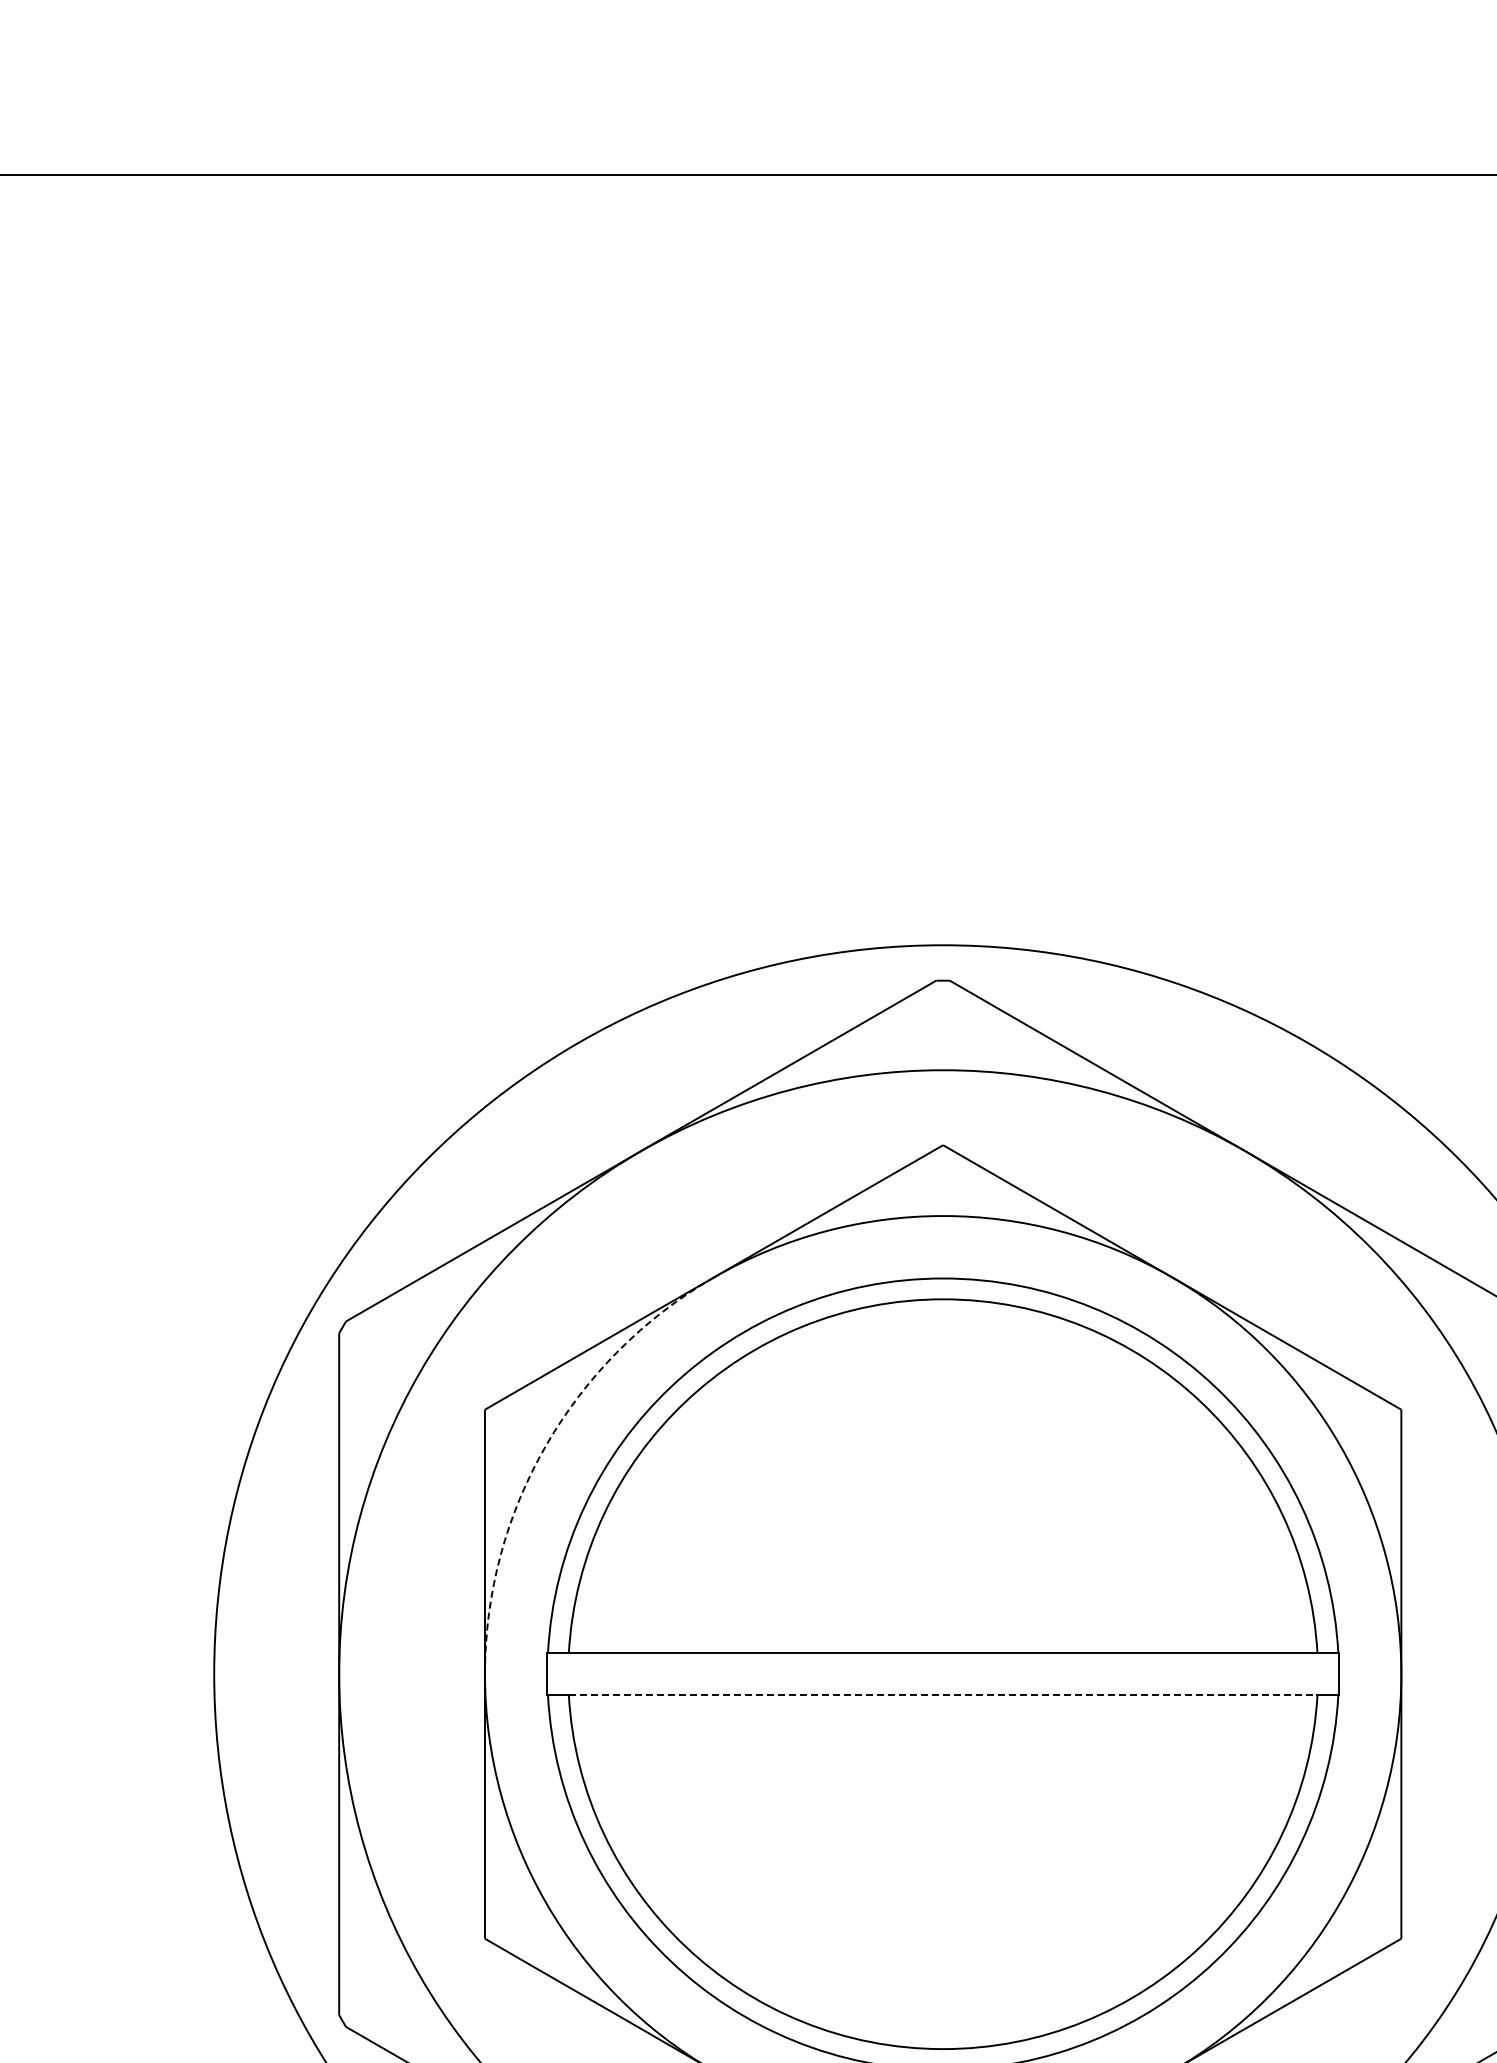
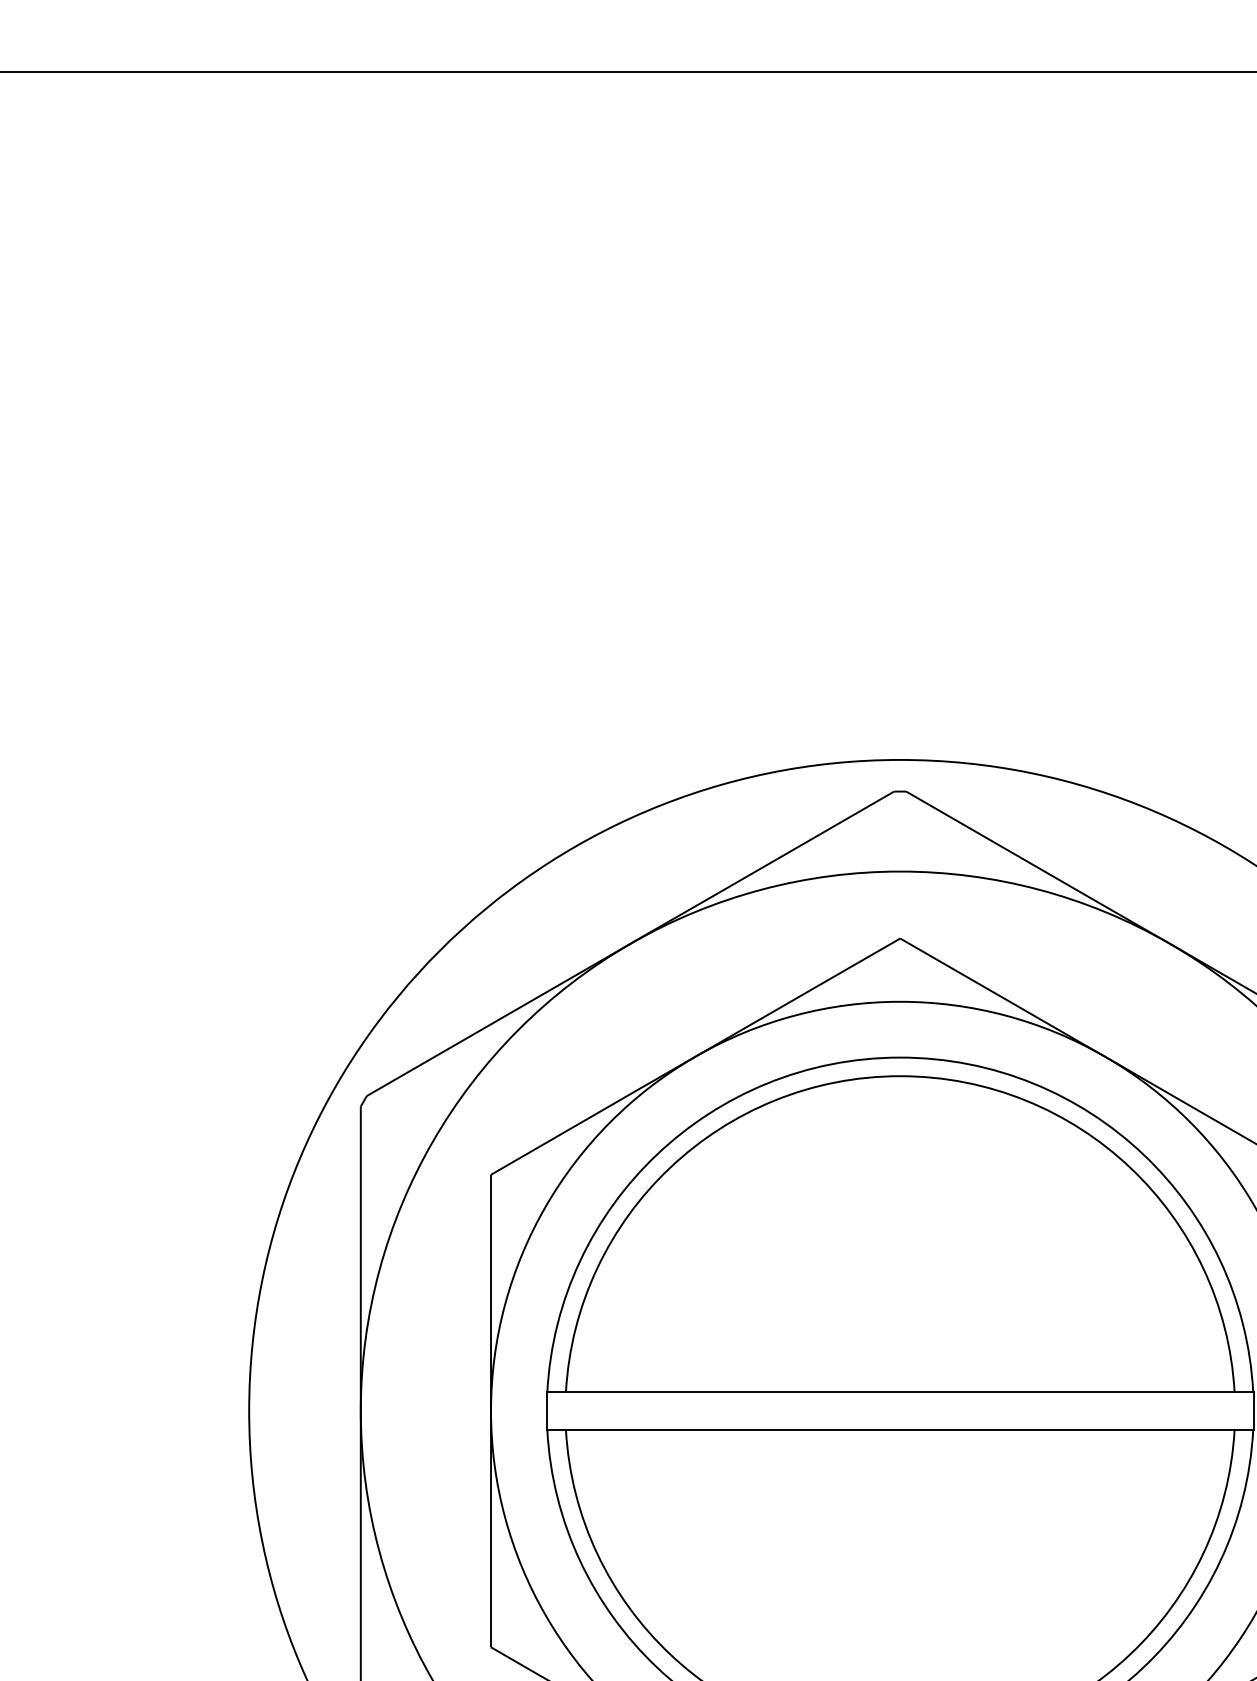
arc: (546, 1445) -> (545, 1206), dashed -> solid
line: (943, 1695) -> (900, 1430), dashed -> solid

